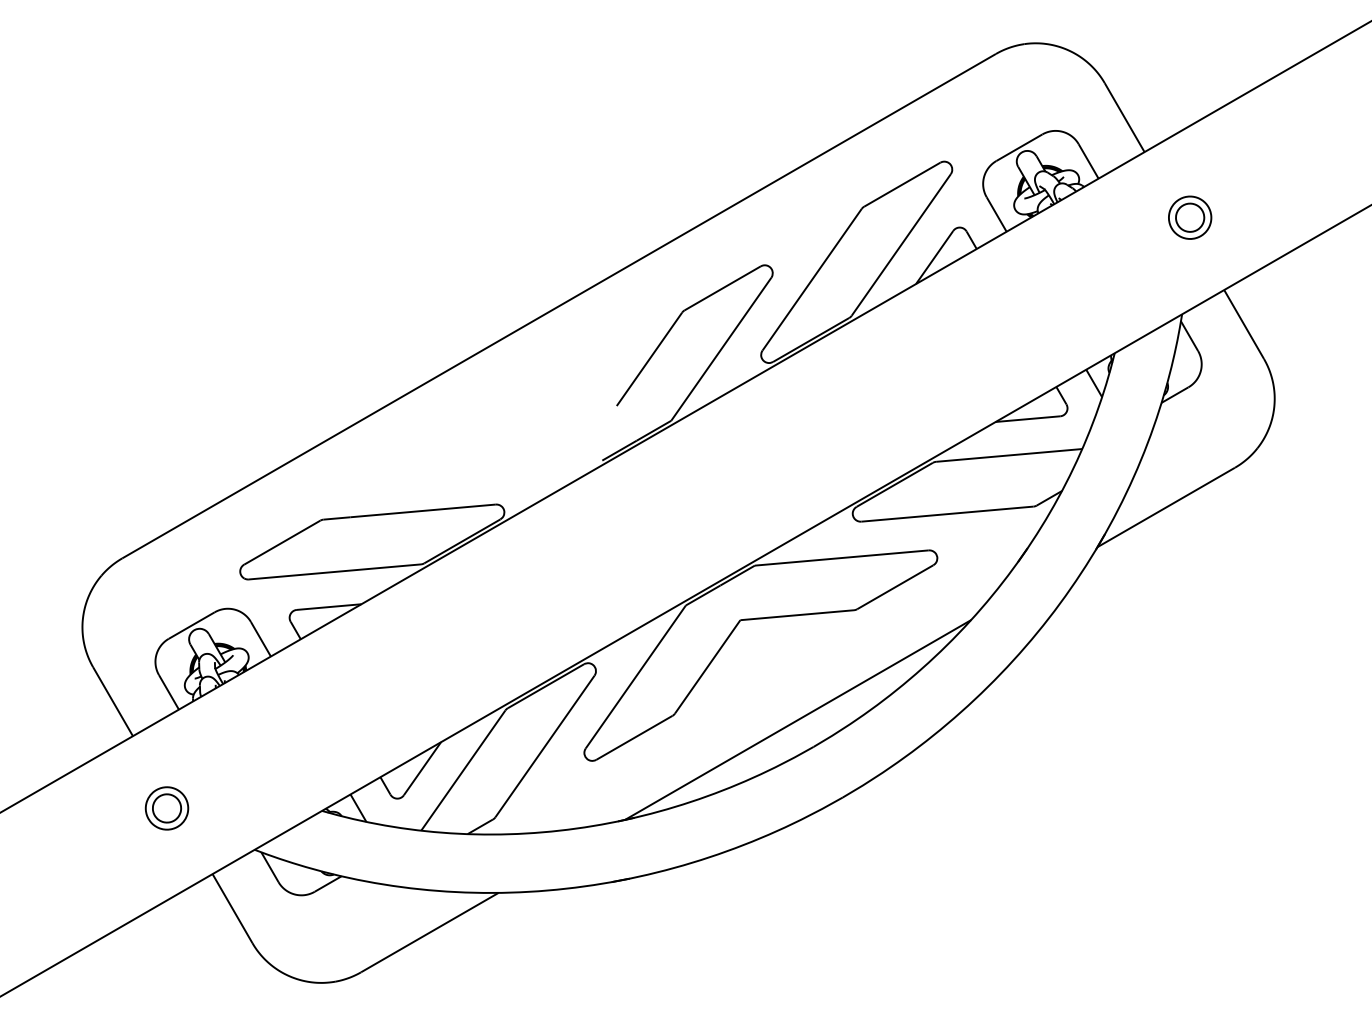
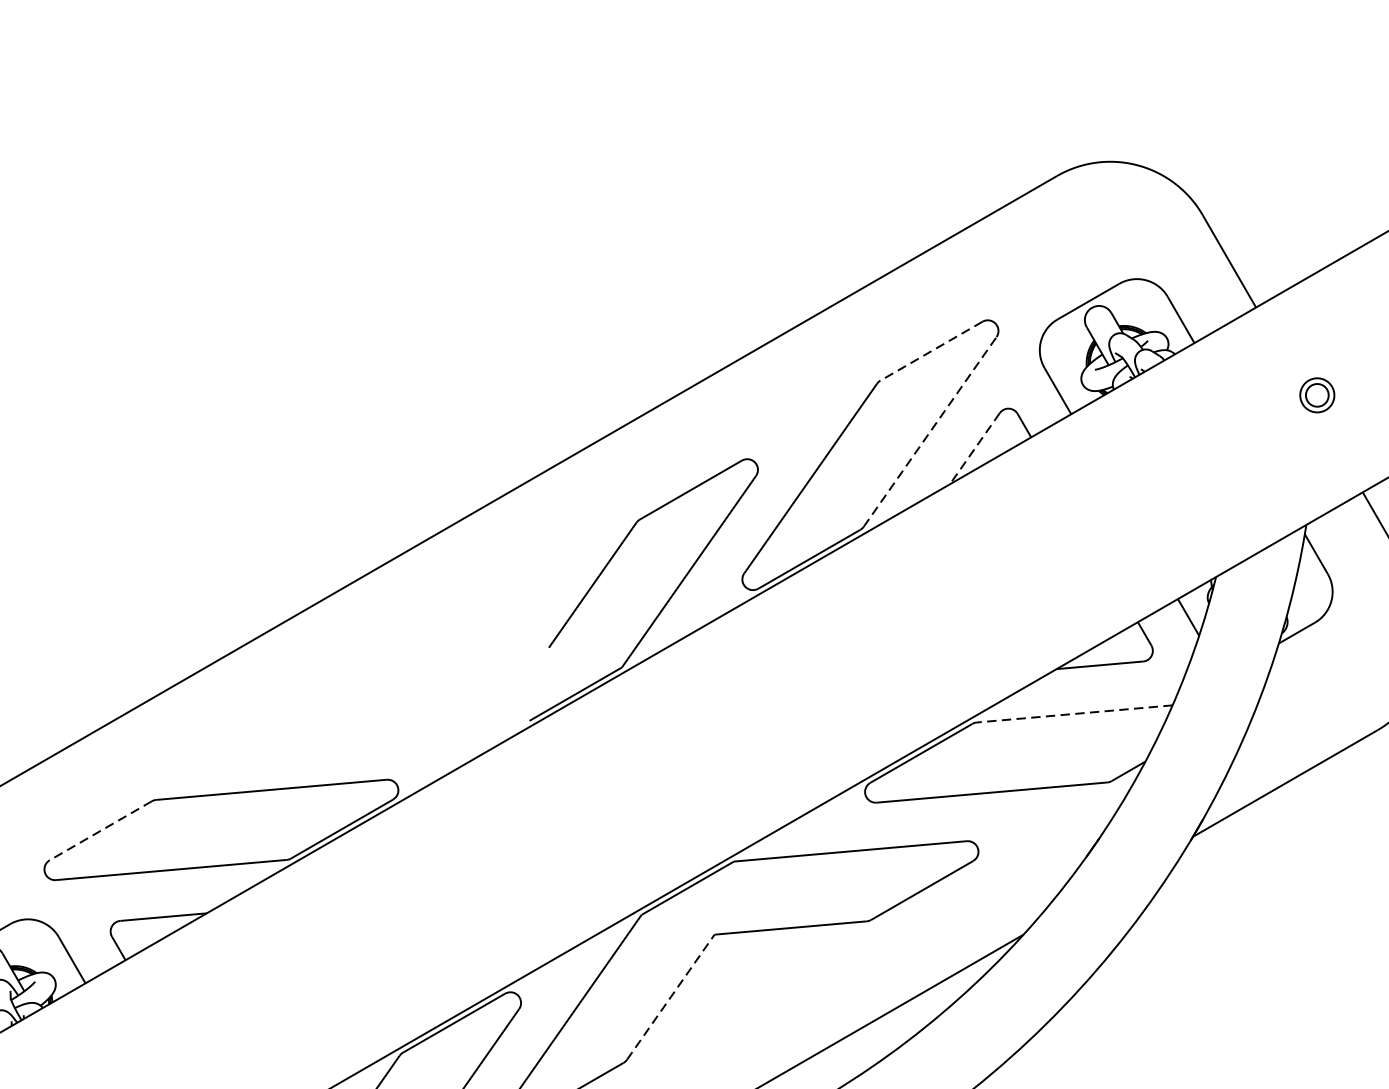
line: (902, 184) -> (931, 350), solid -> dashed
part: (1190, 217) -> (1317, 395), size x0.6
line: (901, 244) -> (930, 431), solid -> dashed
line: (934, 257) -> (974, 448), solid -> dashed
line: (1008, 455) -> (1073, 714), solid -> dashed
line: (282, 542) -> (101, 830), solid -> dashed
line: (707, 666) -> (670, 996), solid -> dashed

